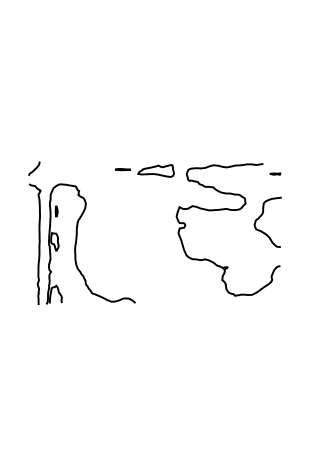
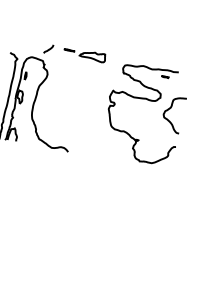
curve: (34, 168) -> (48, 49), moved
part: (144, 170) -> (84, 54), moved
curve: (275, 173) -> (165, 76), moved

